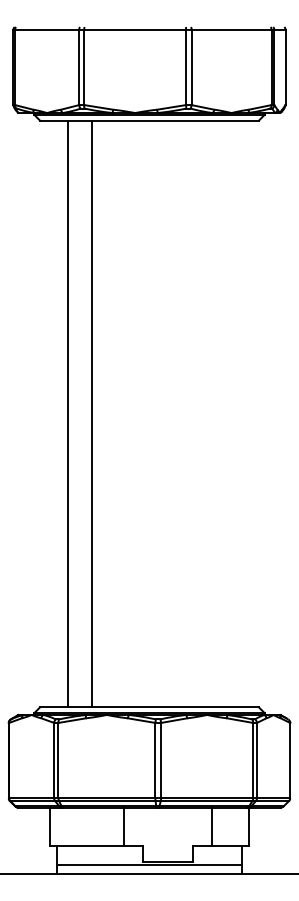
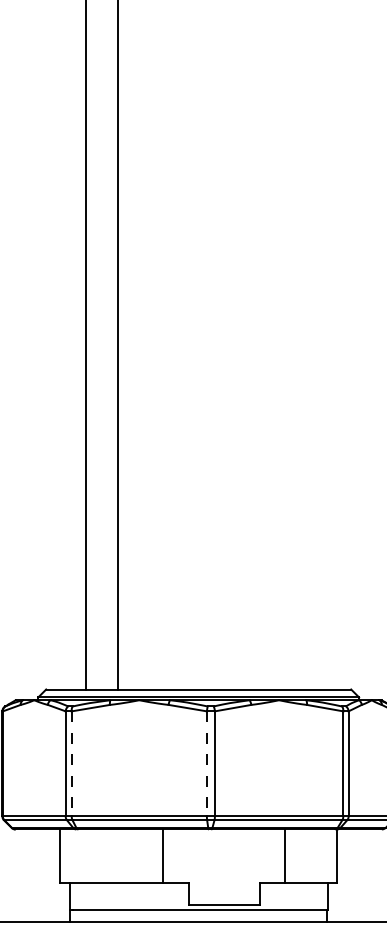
line: (58, 760) -> (71, 763), solid -> dashed
line: (155, 760) -> (207, 763), solid -> dashed

